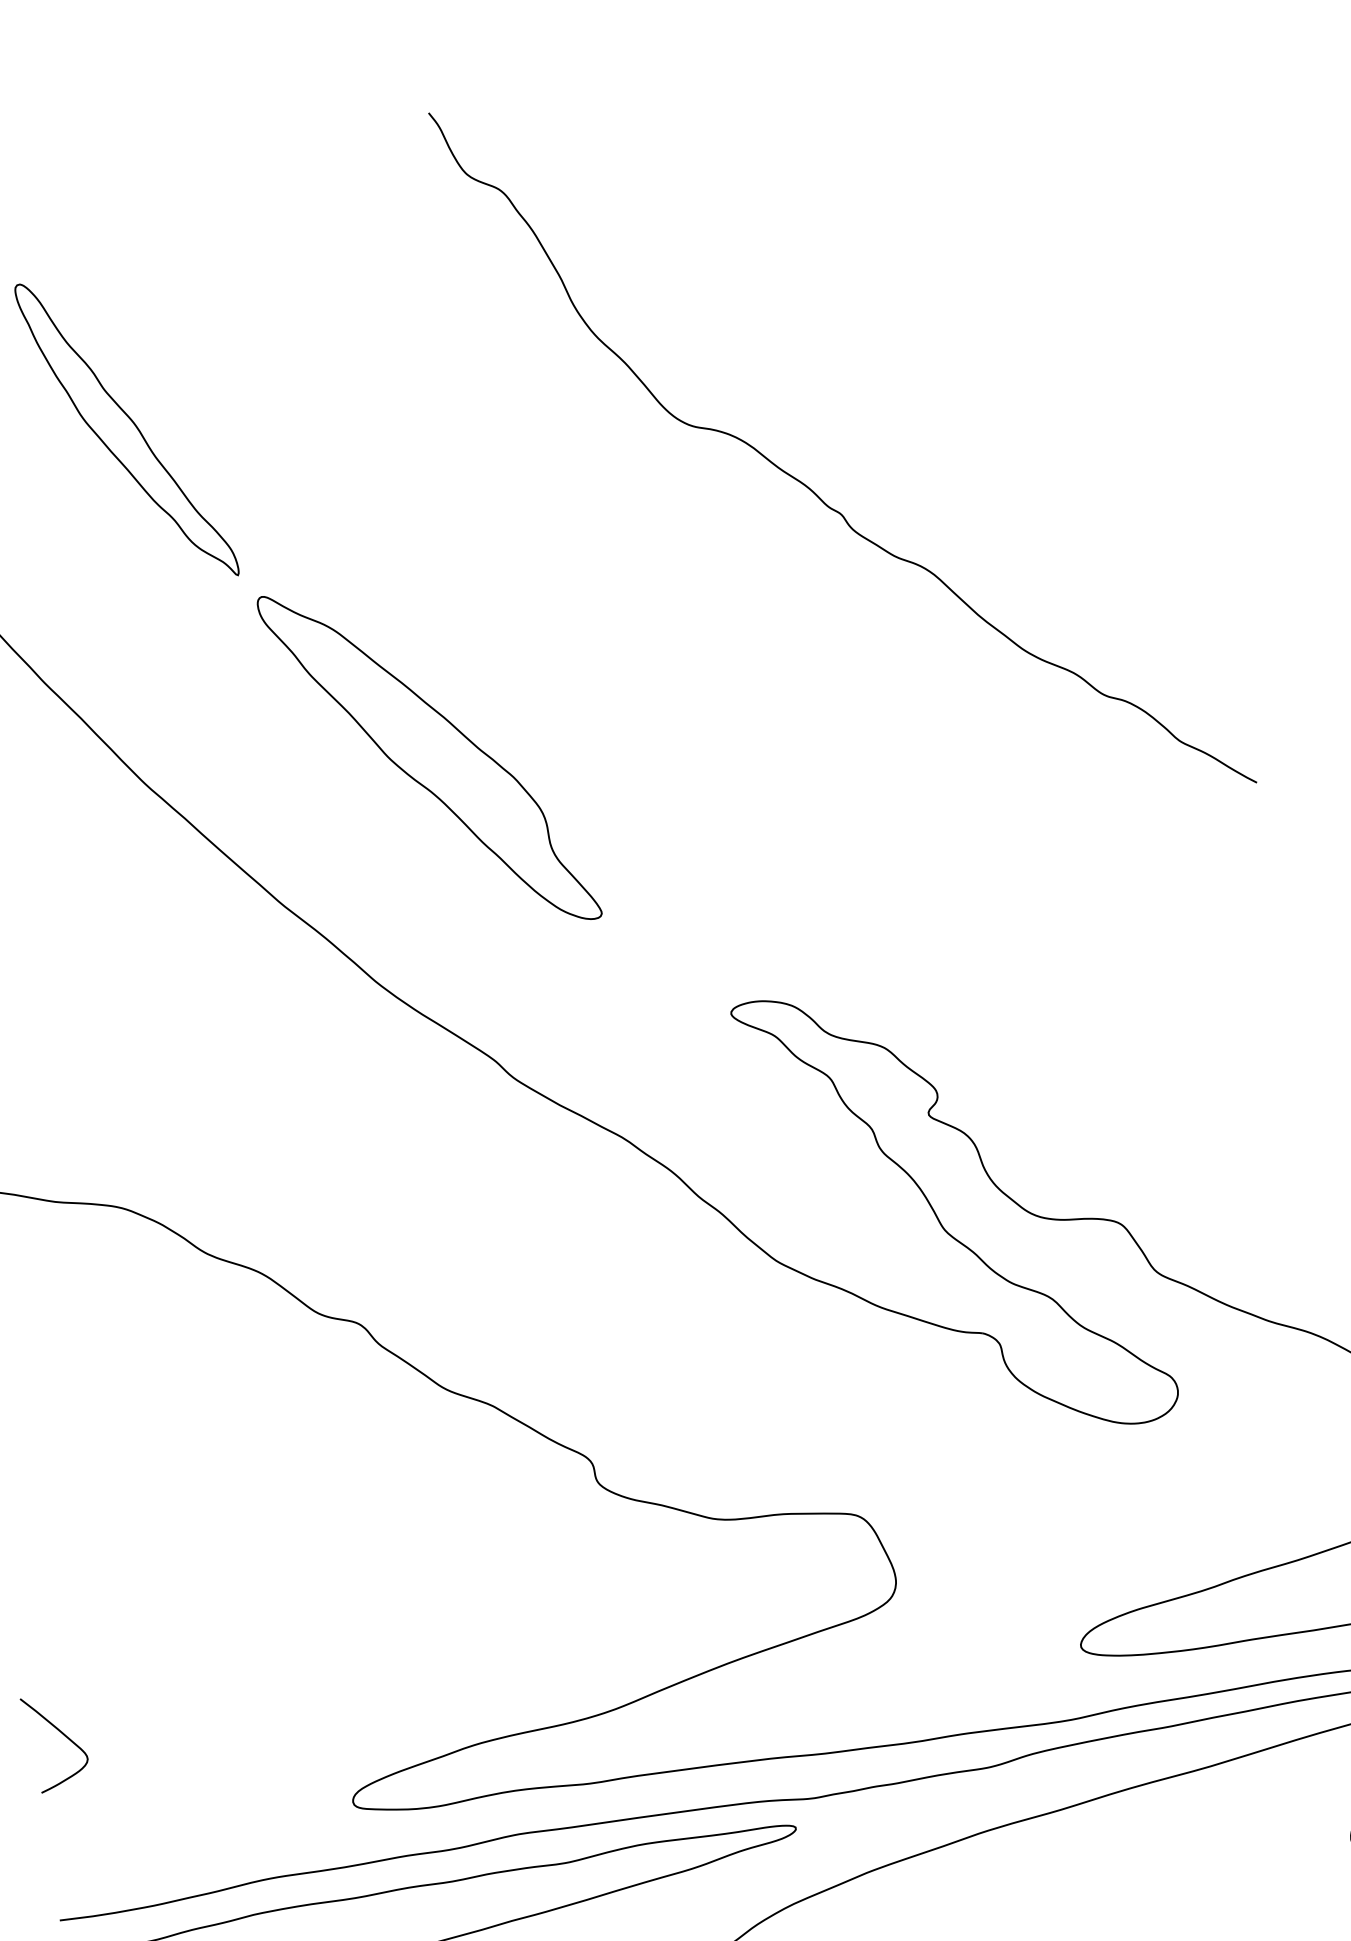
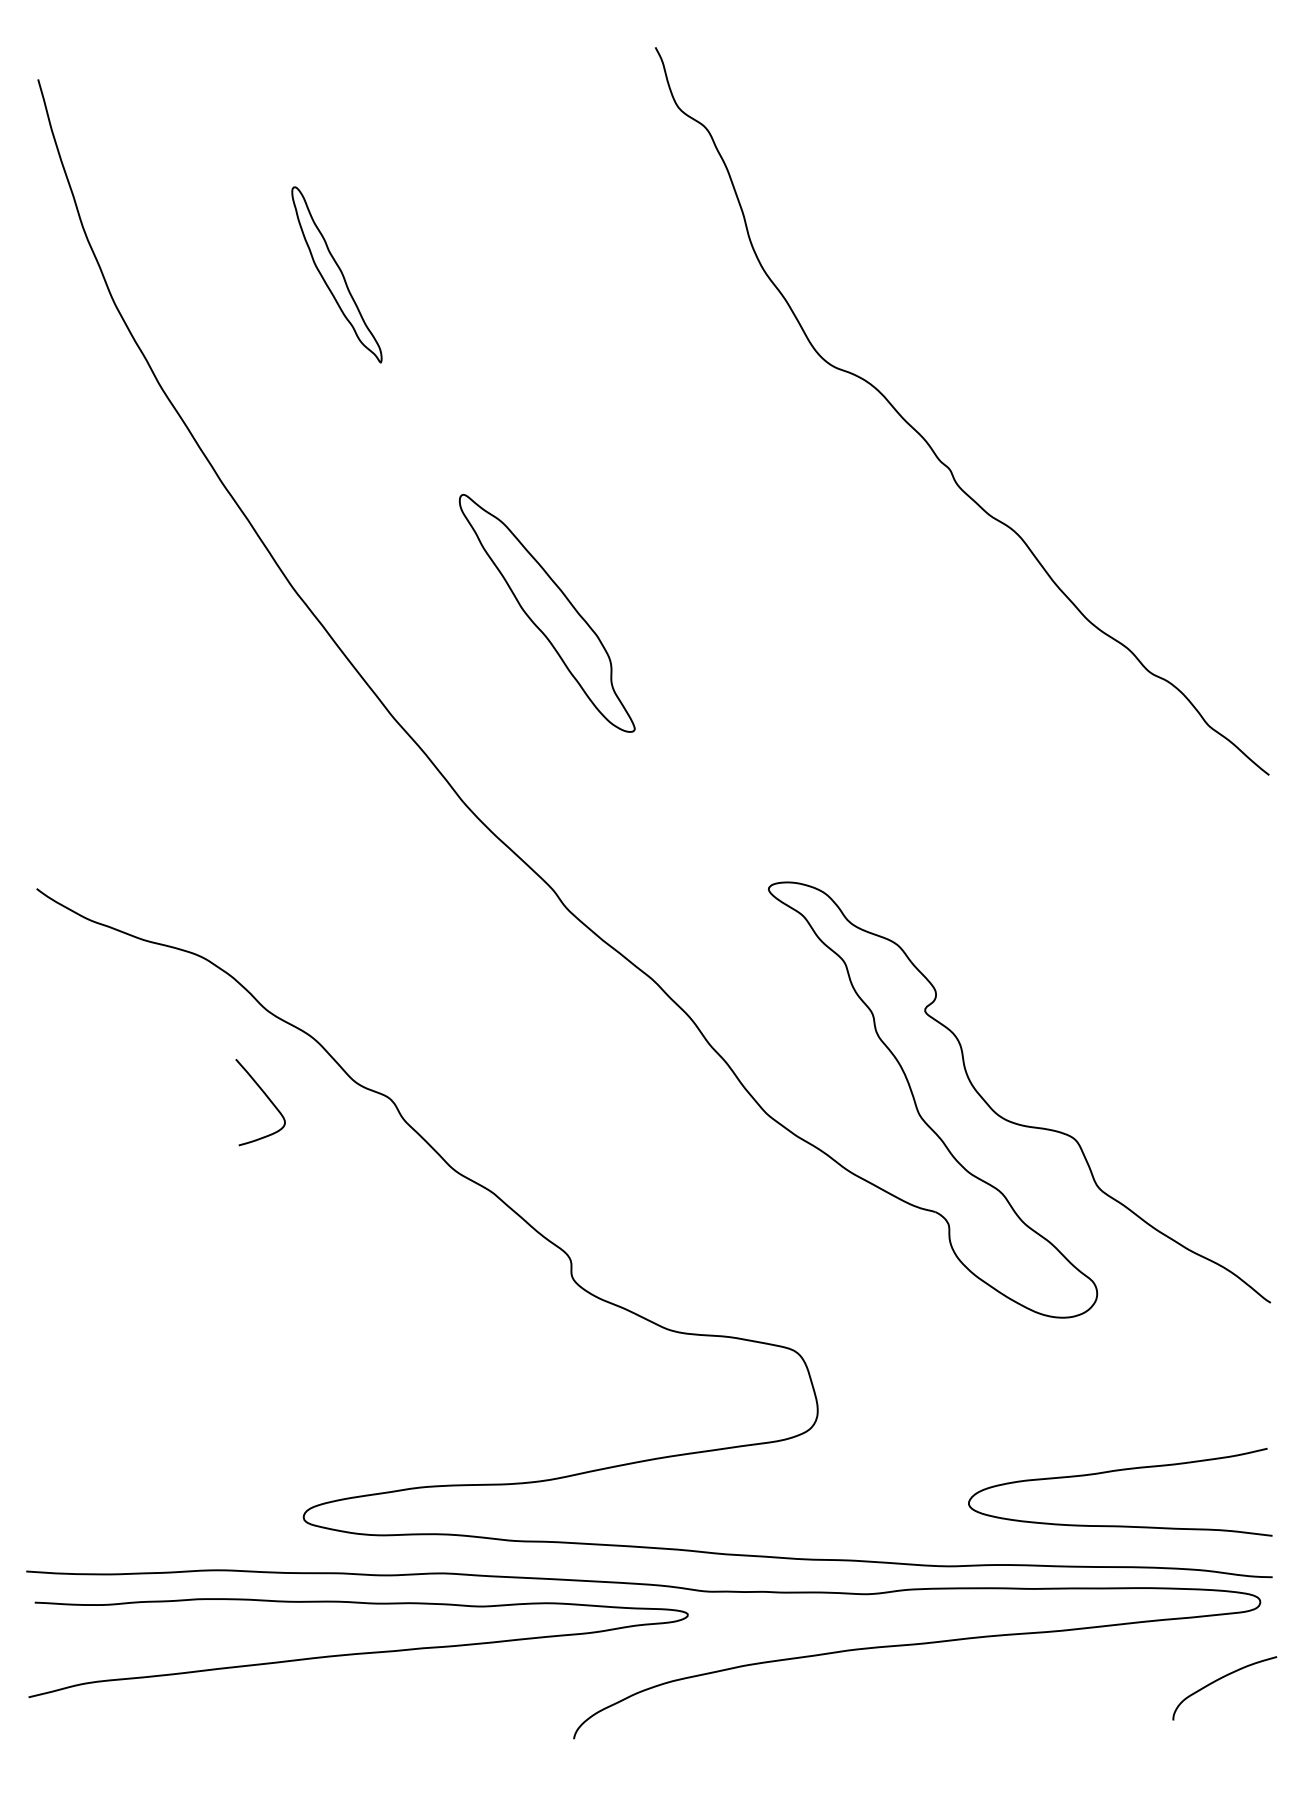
part: (126, 429) -> (336, 274), size x0.6
part: (429, 757) -> (547, 613), size x0.7
curve: (61, 1734) -> (266, 1097), moved

